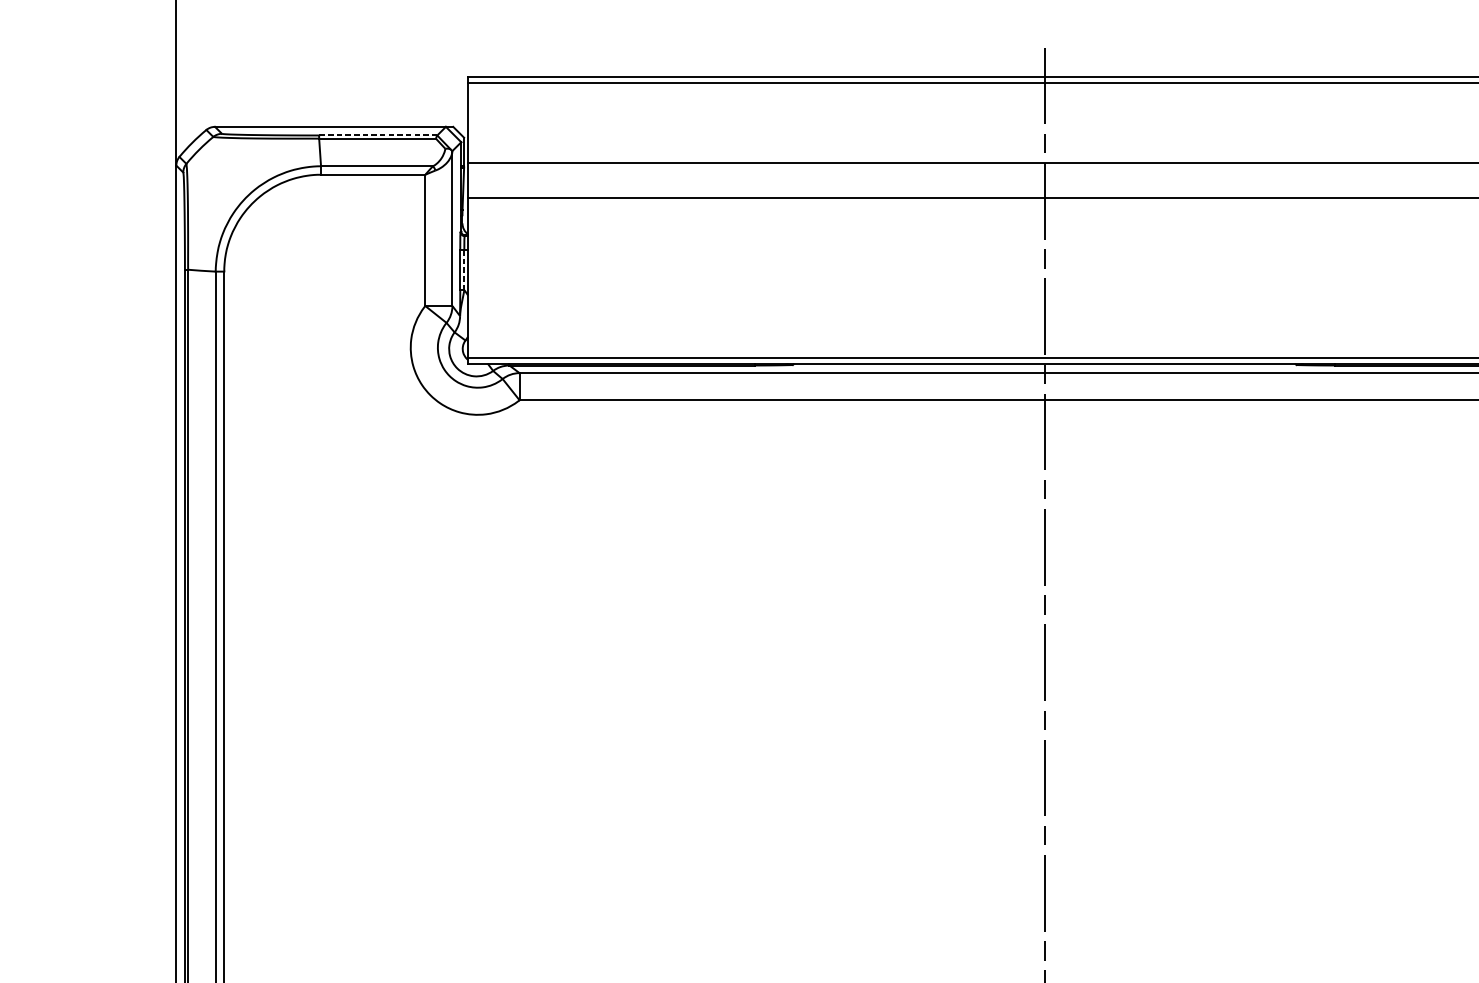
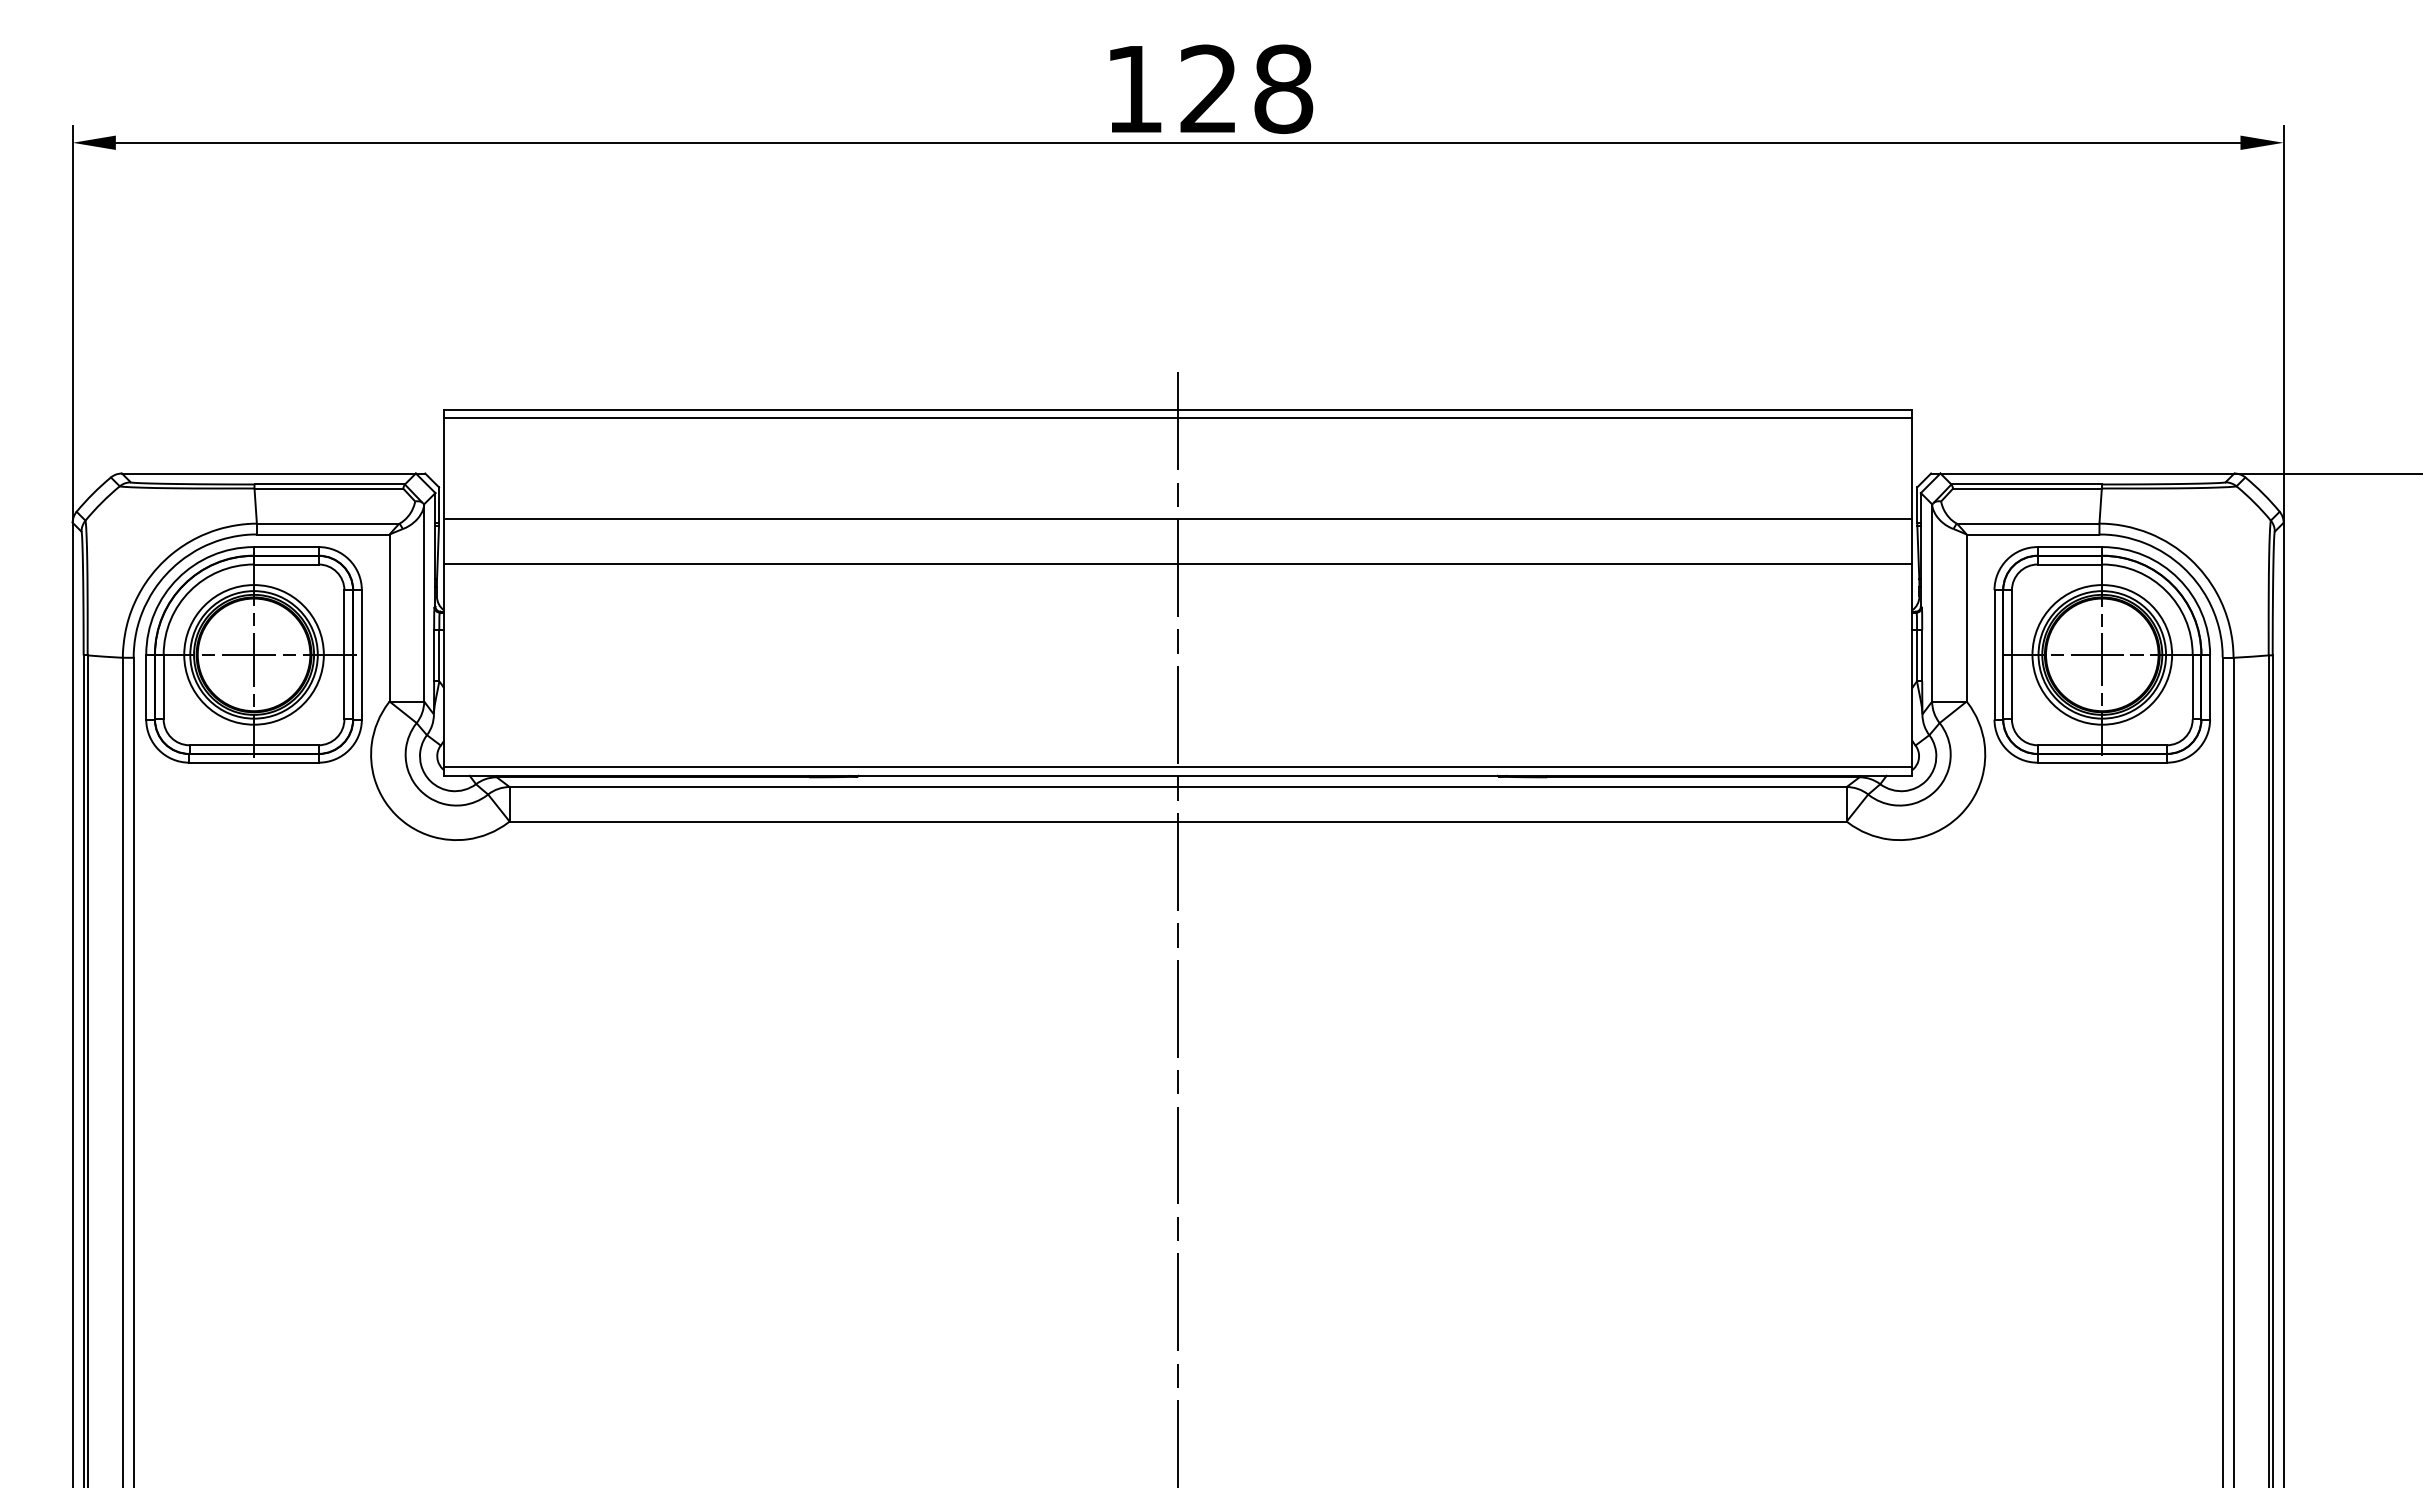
line: (378, 135) -> (329, 484), dashed -> solid
part: (318, 269) -> (253, 654), added
line: (464, 269) -> (439, 655), dashed -> solid

